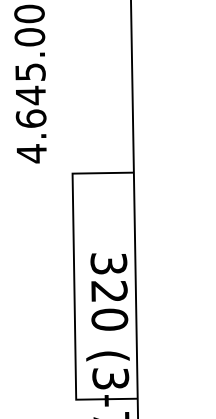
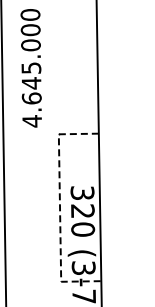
line: (75, 288) -> (60, 209), solid -> dashed

